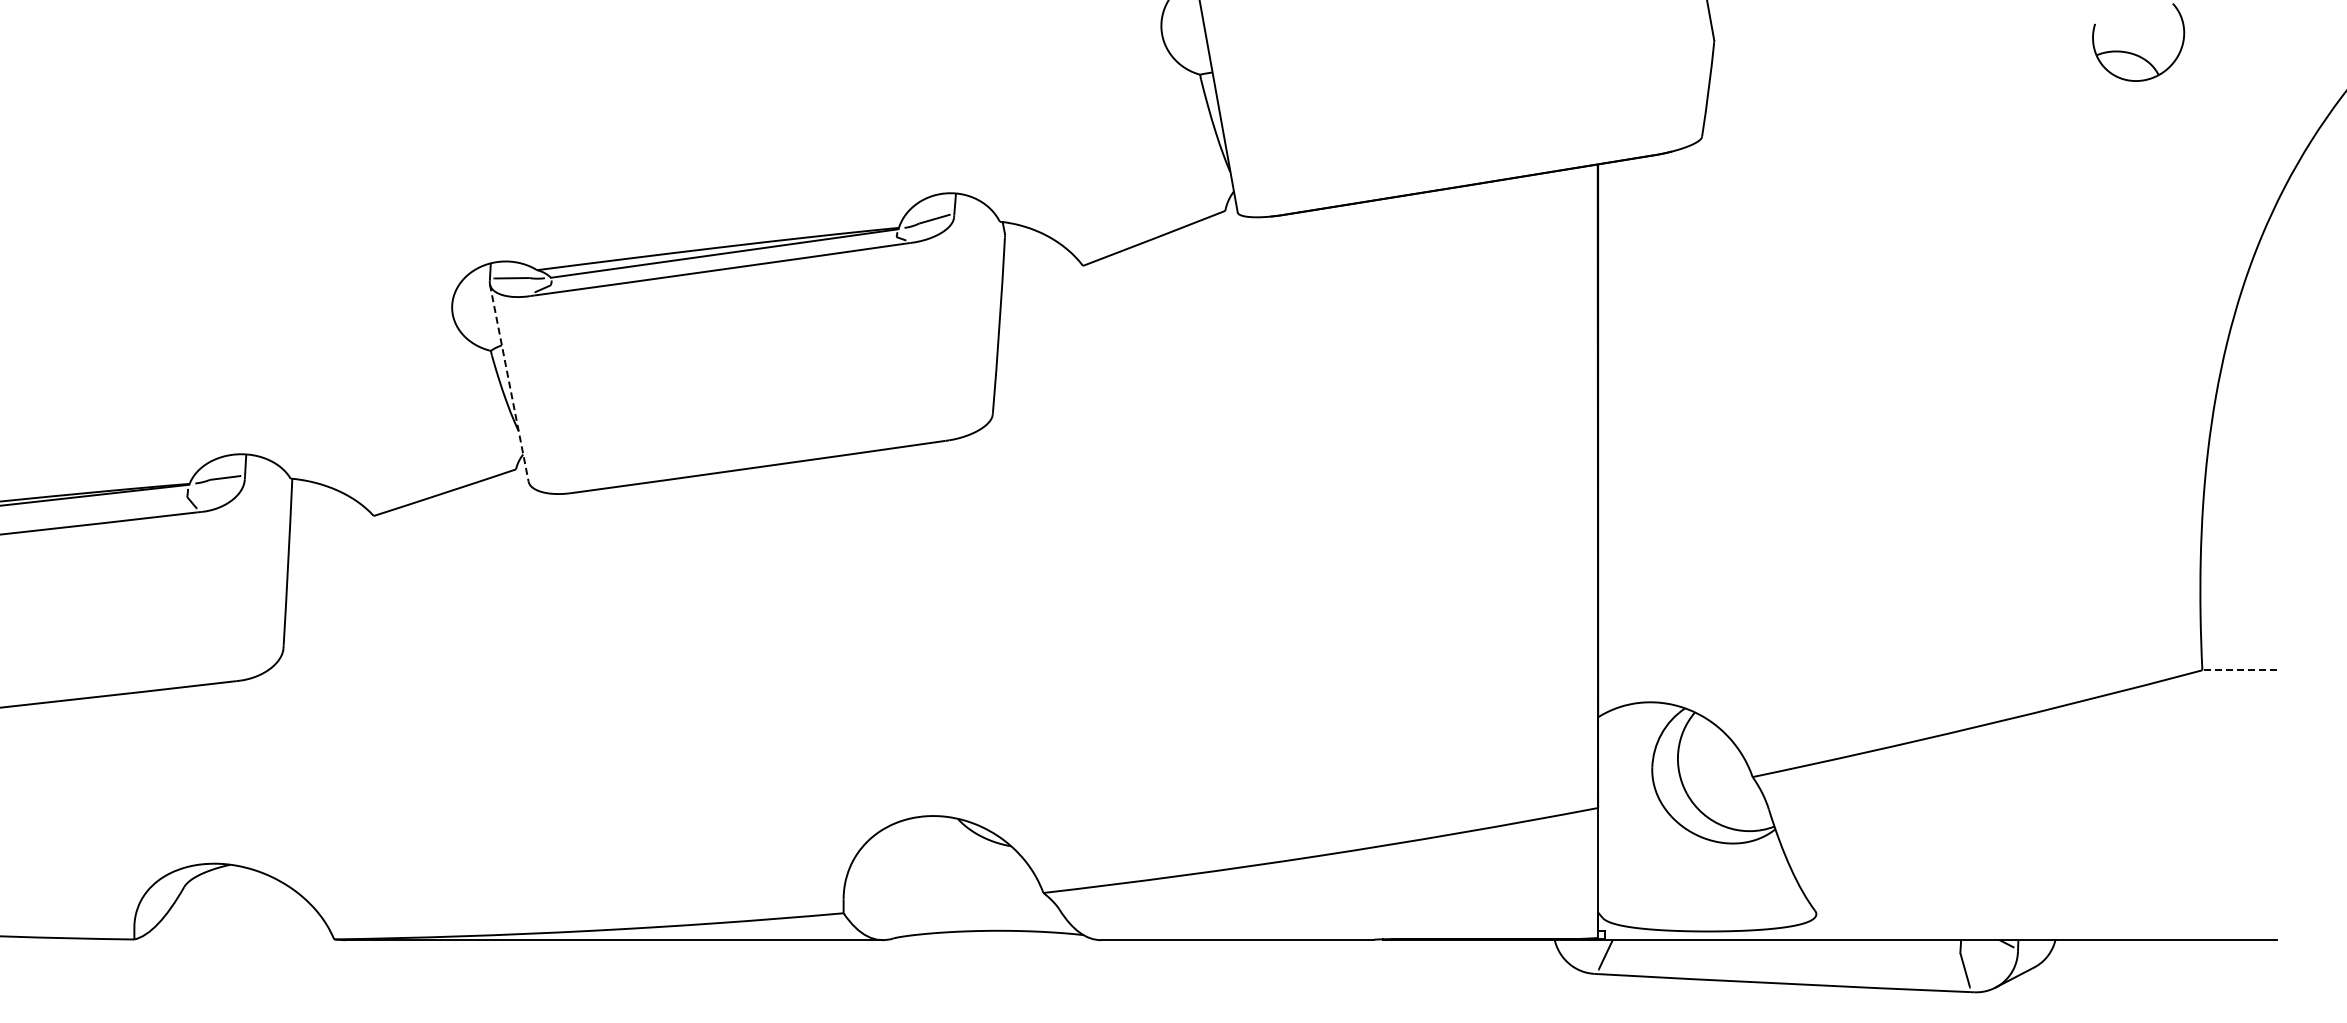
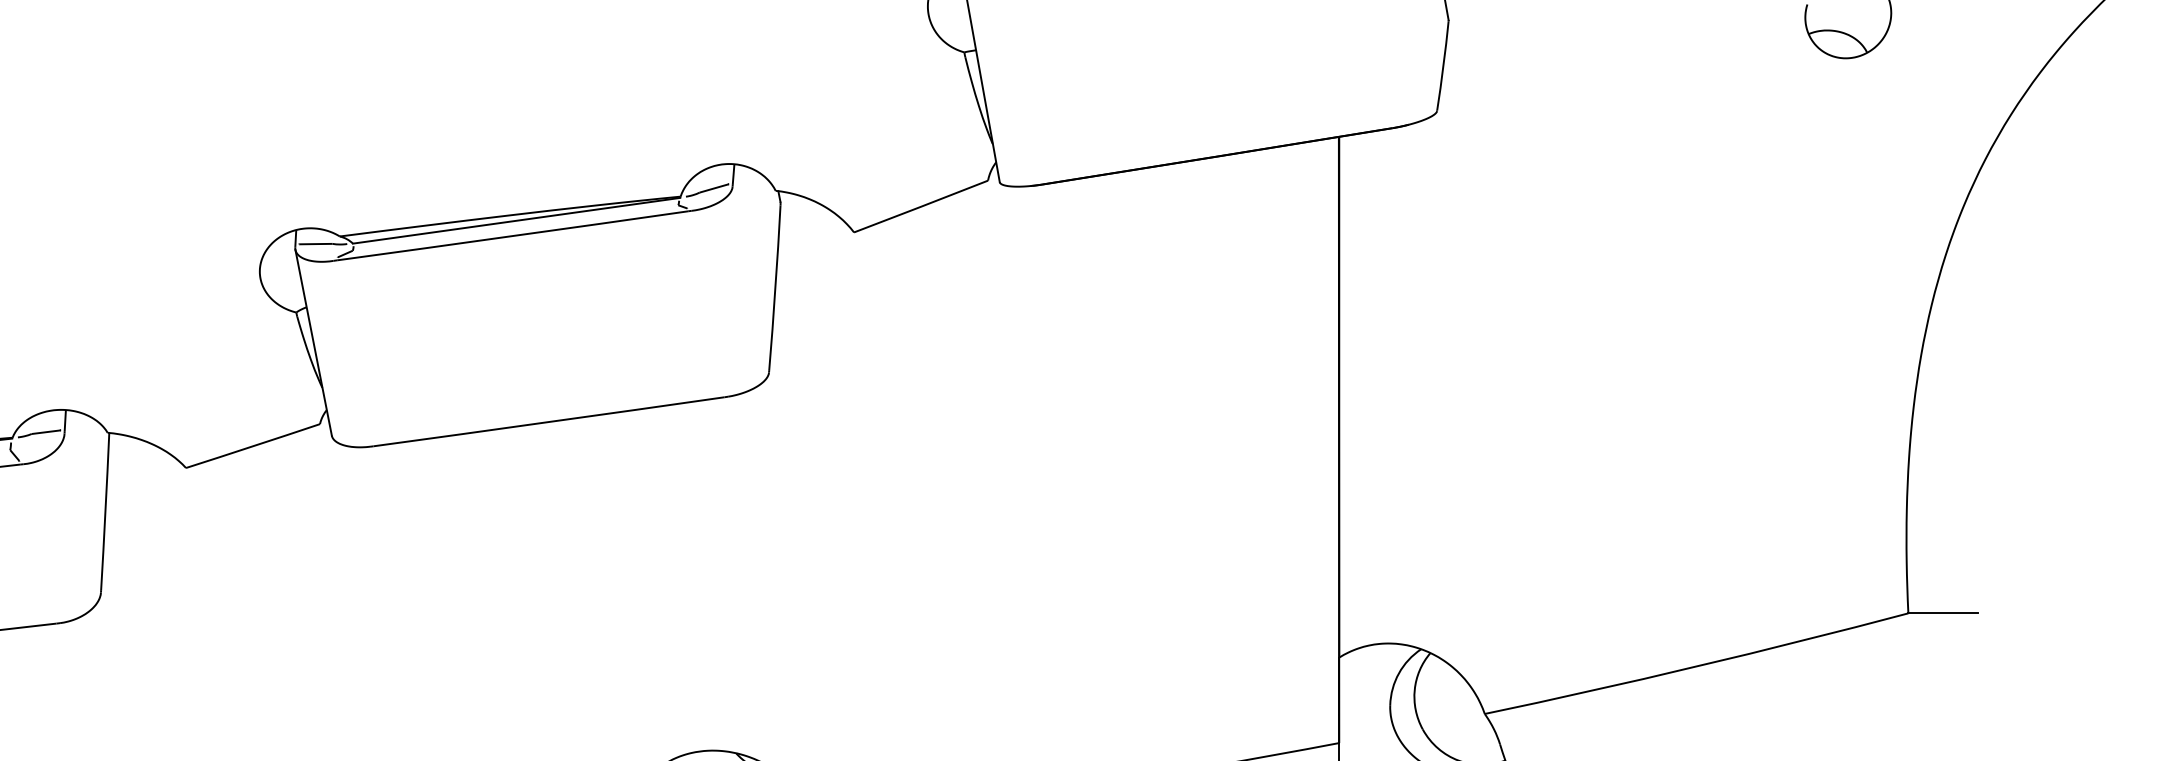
line: (509, 383) -> (313, 343), dashed -> solid
line: (2238, 670) -> (1942, 613), dashed -> solid

